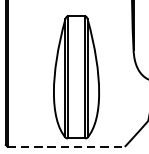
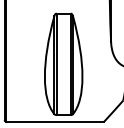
line: (66, 146) -> (55, 121), dashed -> solid

